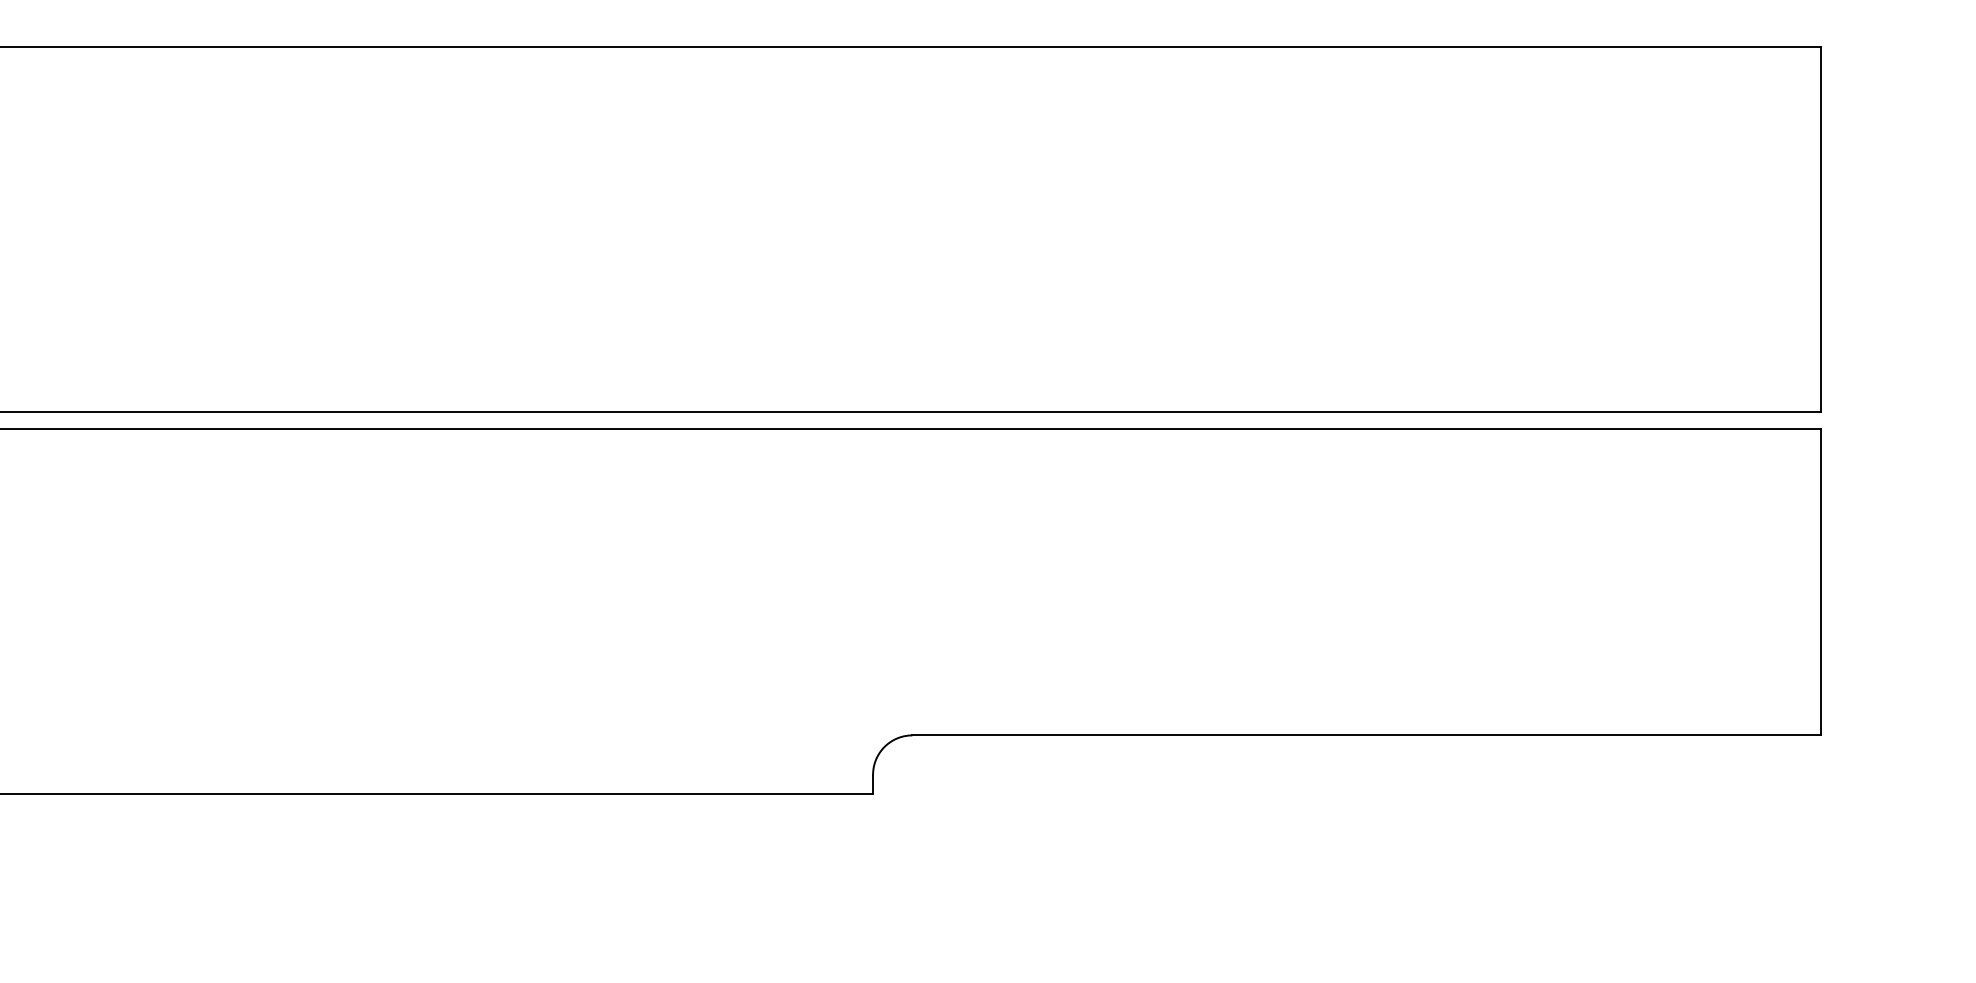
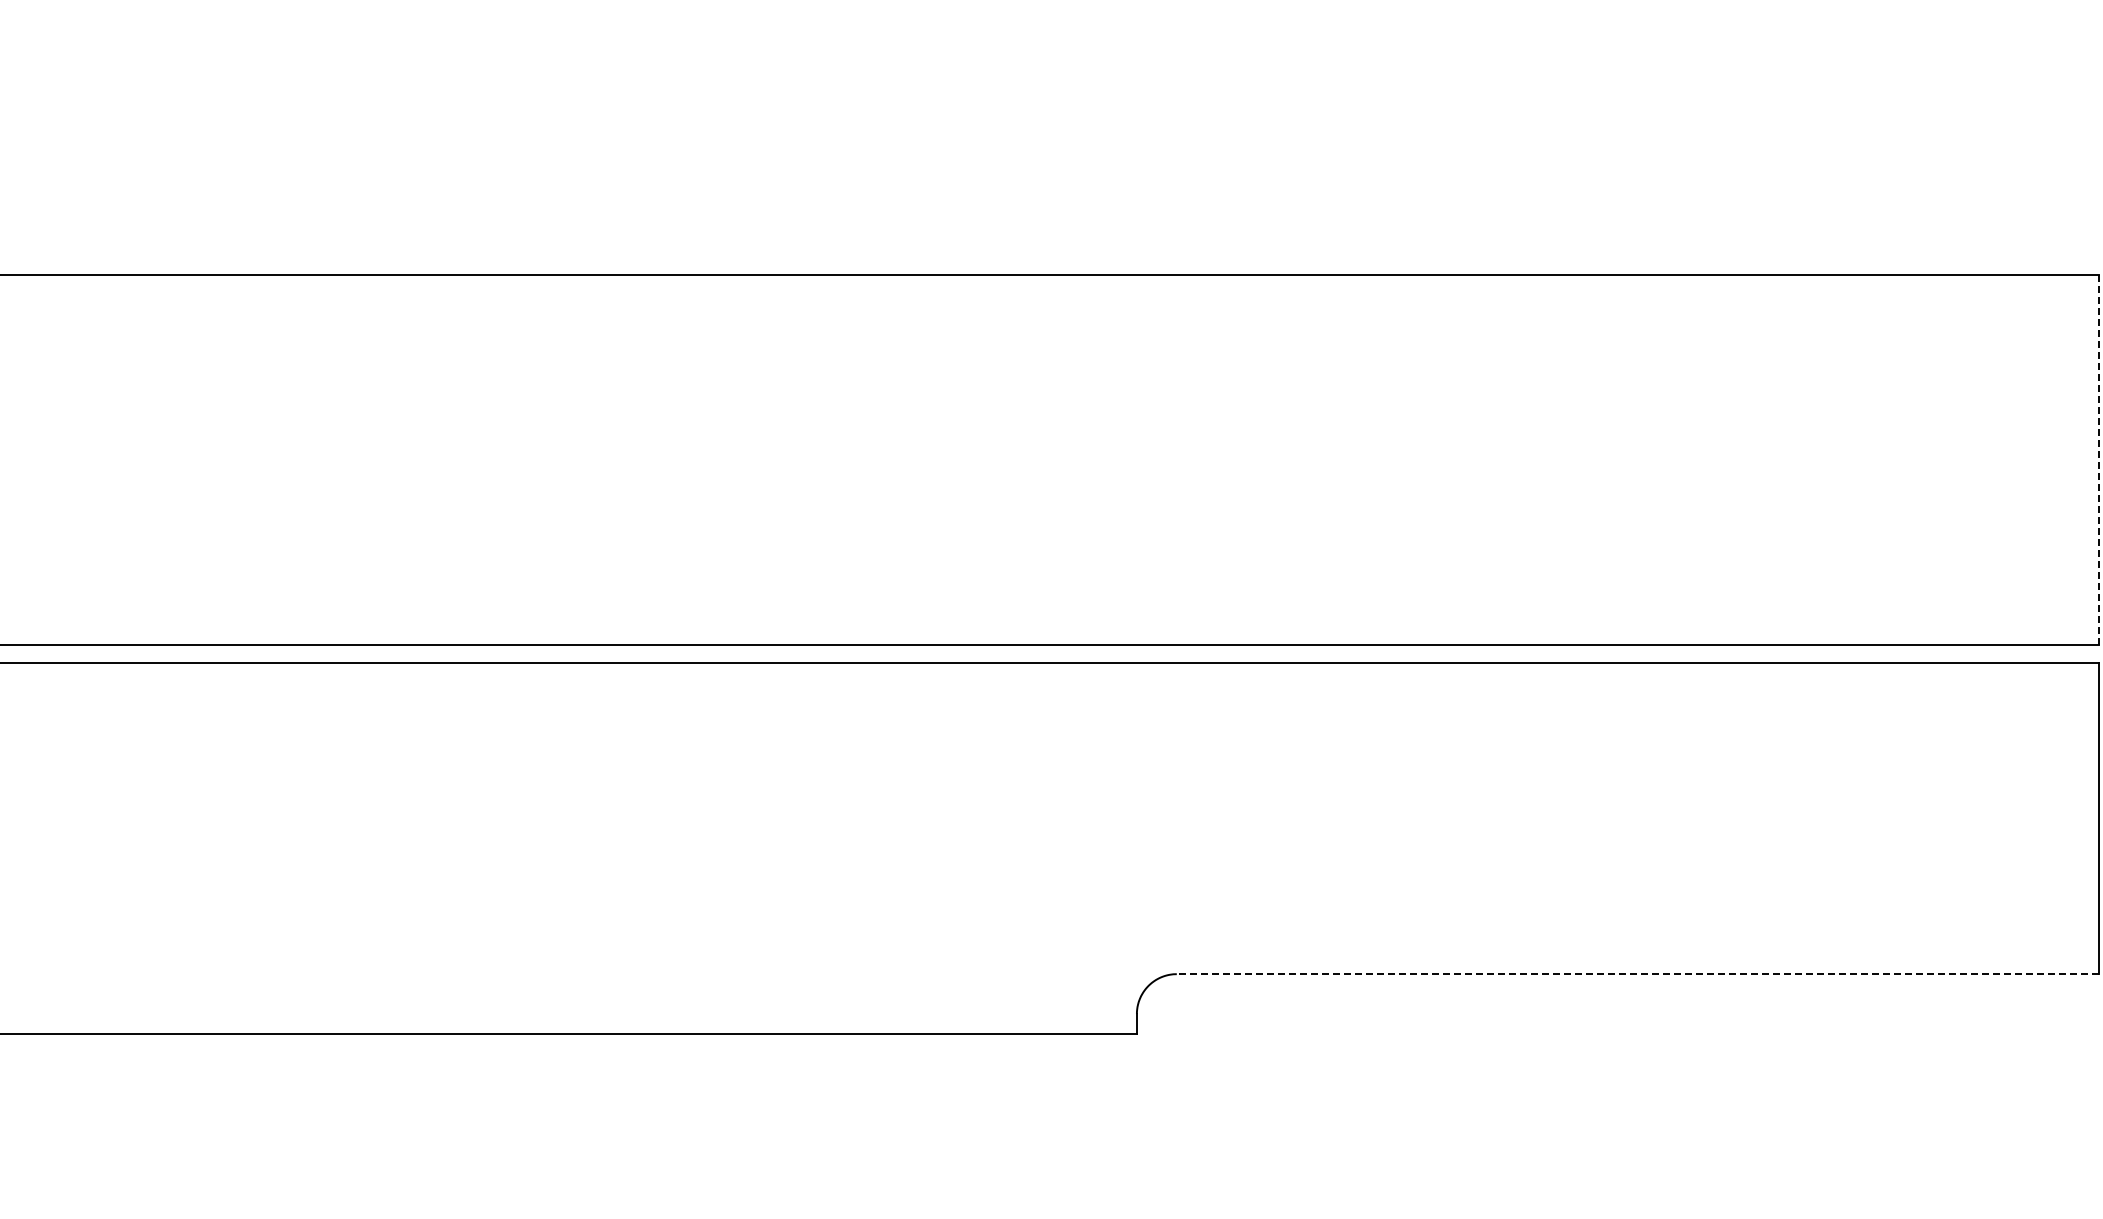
line: (1820, 229) -> (2098, 460), solid -> dashed
line: (1366, 735) -> (1637, 974), solid -> dashed

